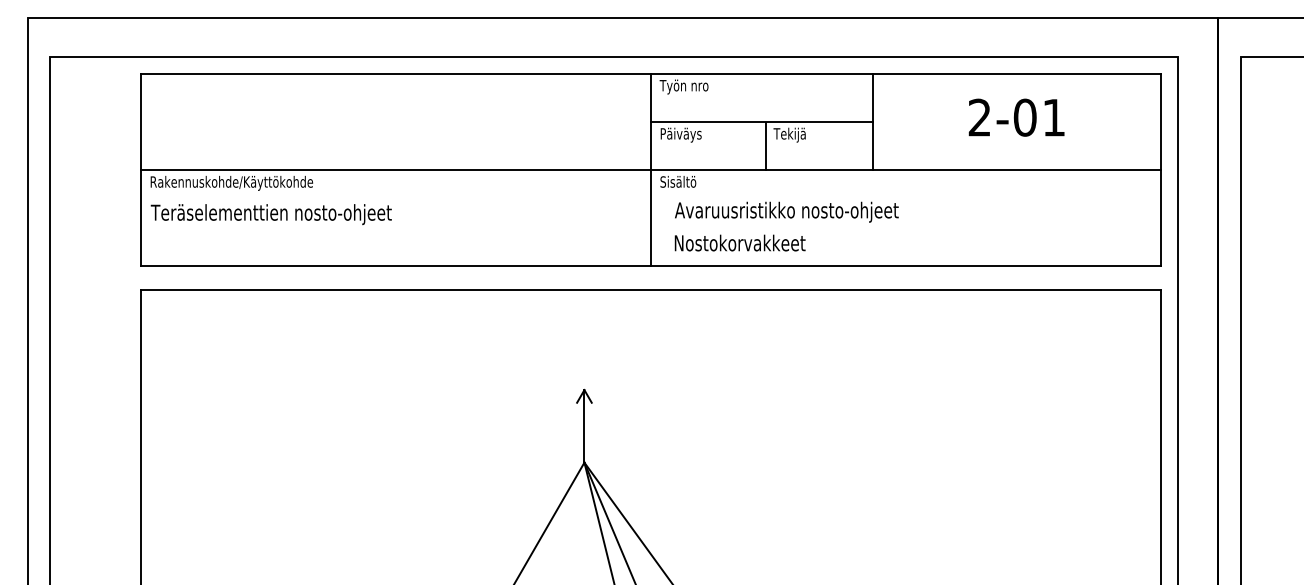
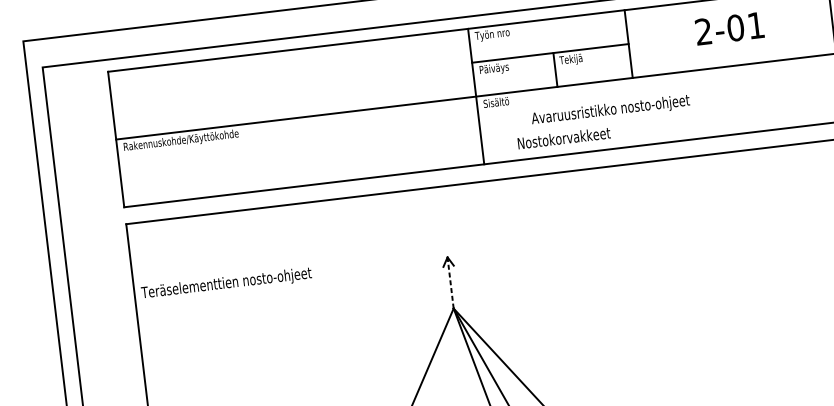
text: (786, 211) -> (610, 110), moved
text: (270, 214) -> (226, 284), moved
text: (739, 242) -> (563, 137), moved
line: (584, 425) -> (450, 282), solid -> dashed

